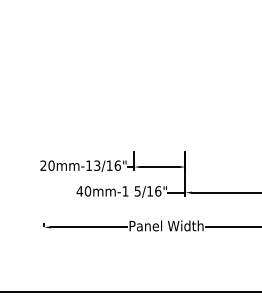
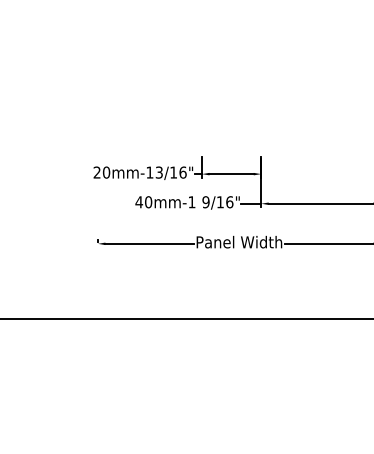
text: (137, 190) -> (205, 201), 5/16" -> 9/16"

